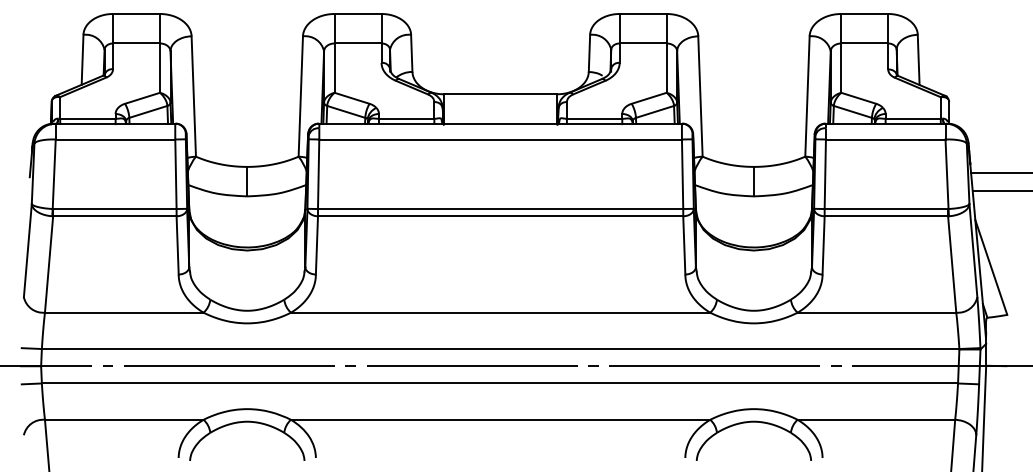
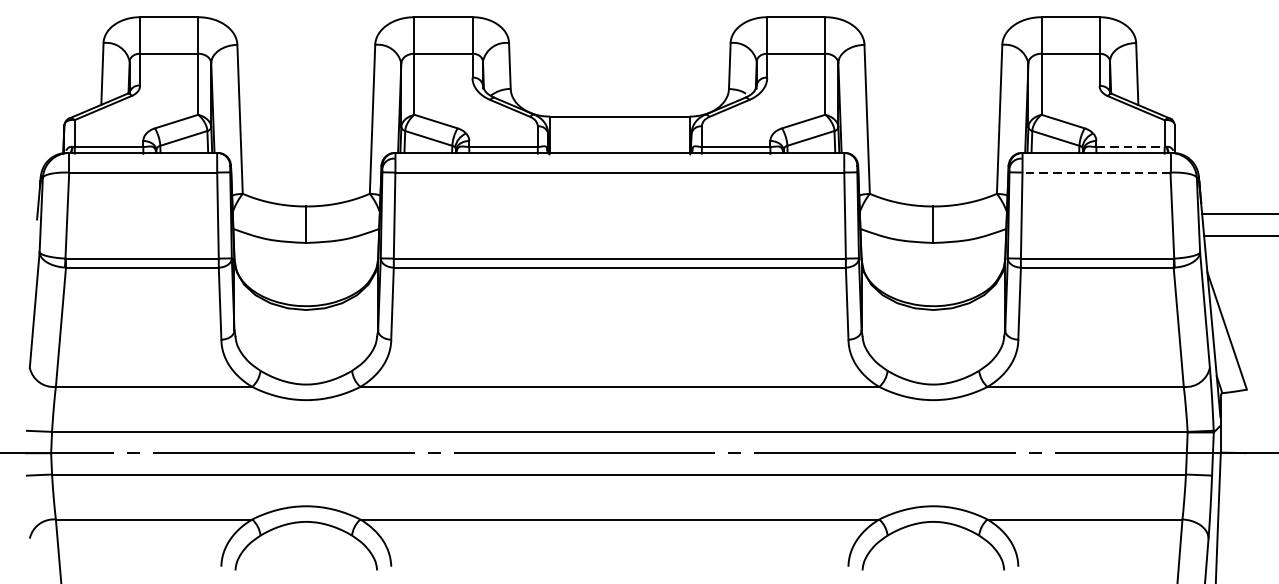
line: (913, 118) -> (1130, 146), solid -> dashed
line: (885, 139) -> (1096, 172), solid -> dashed

